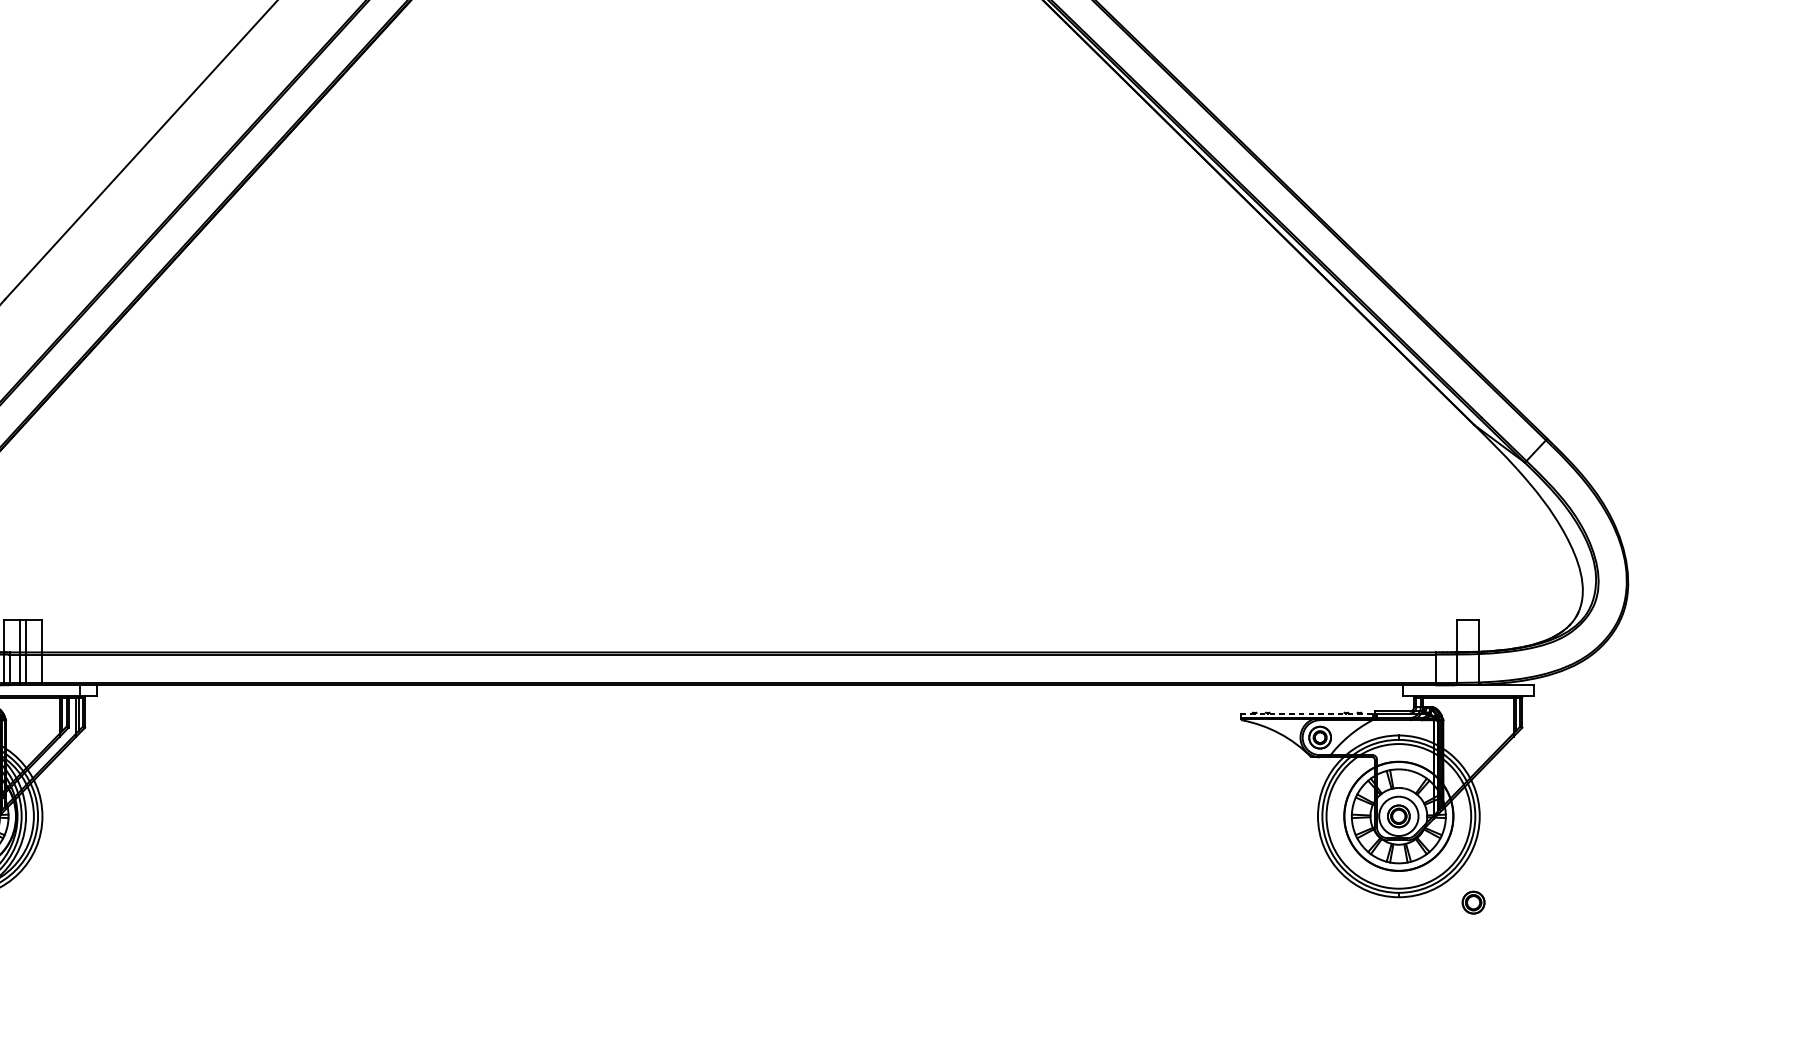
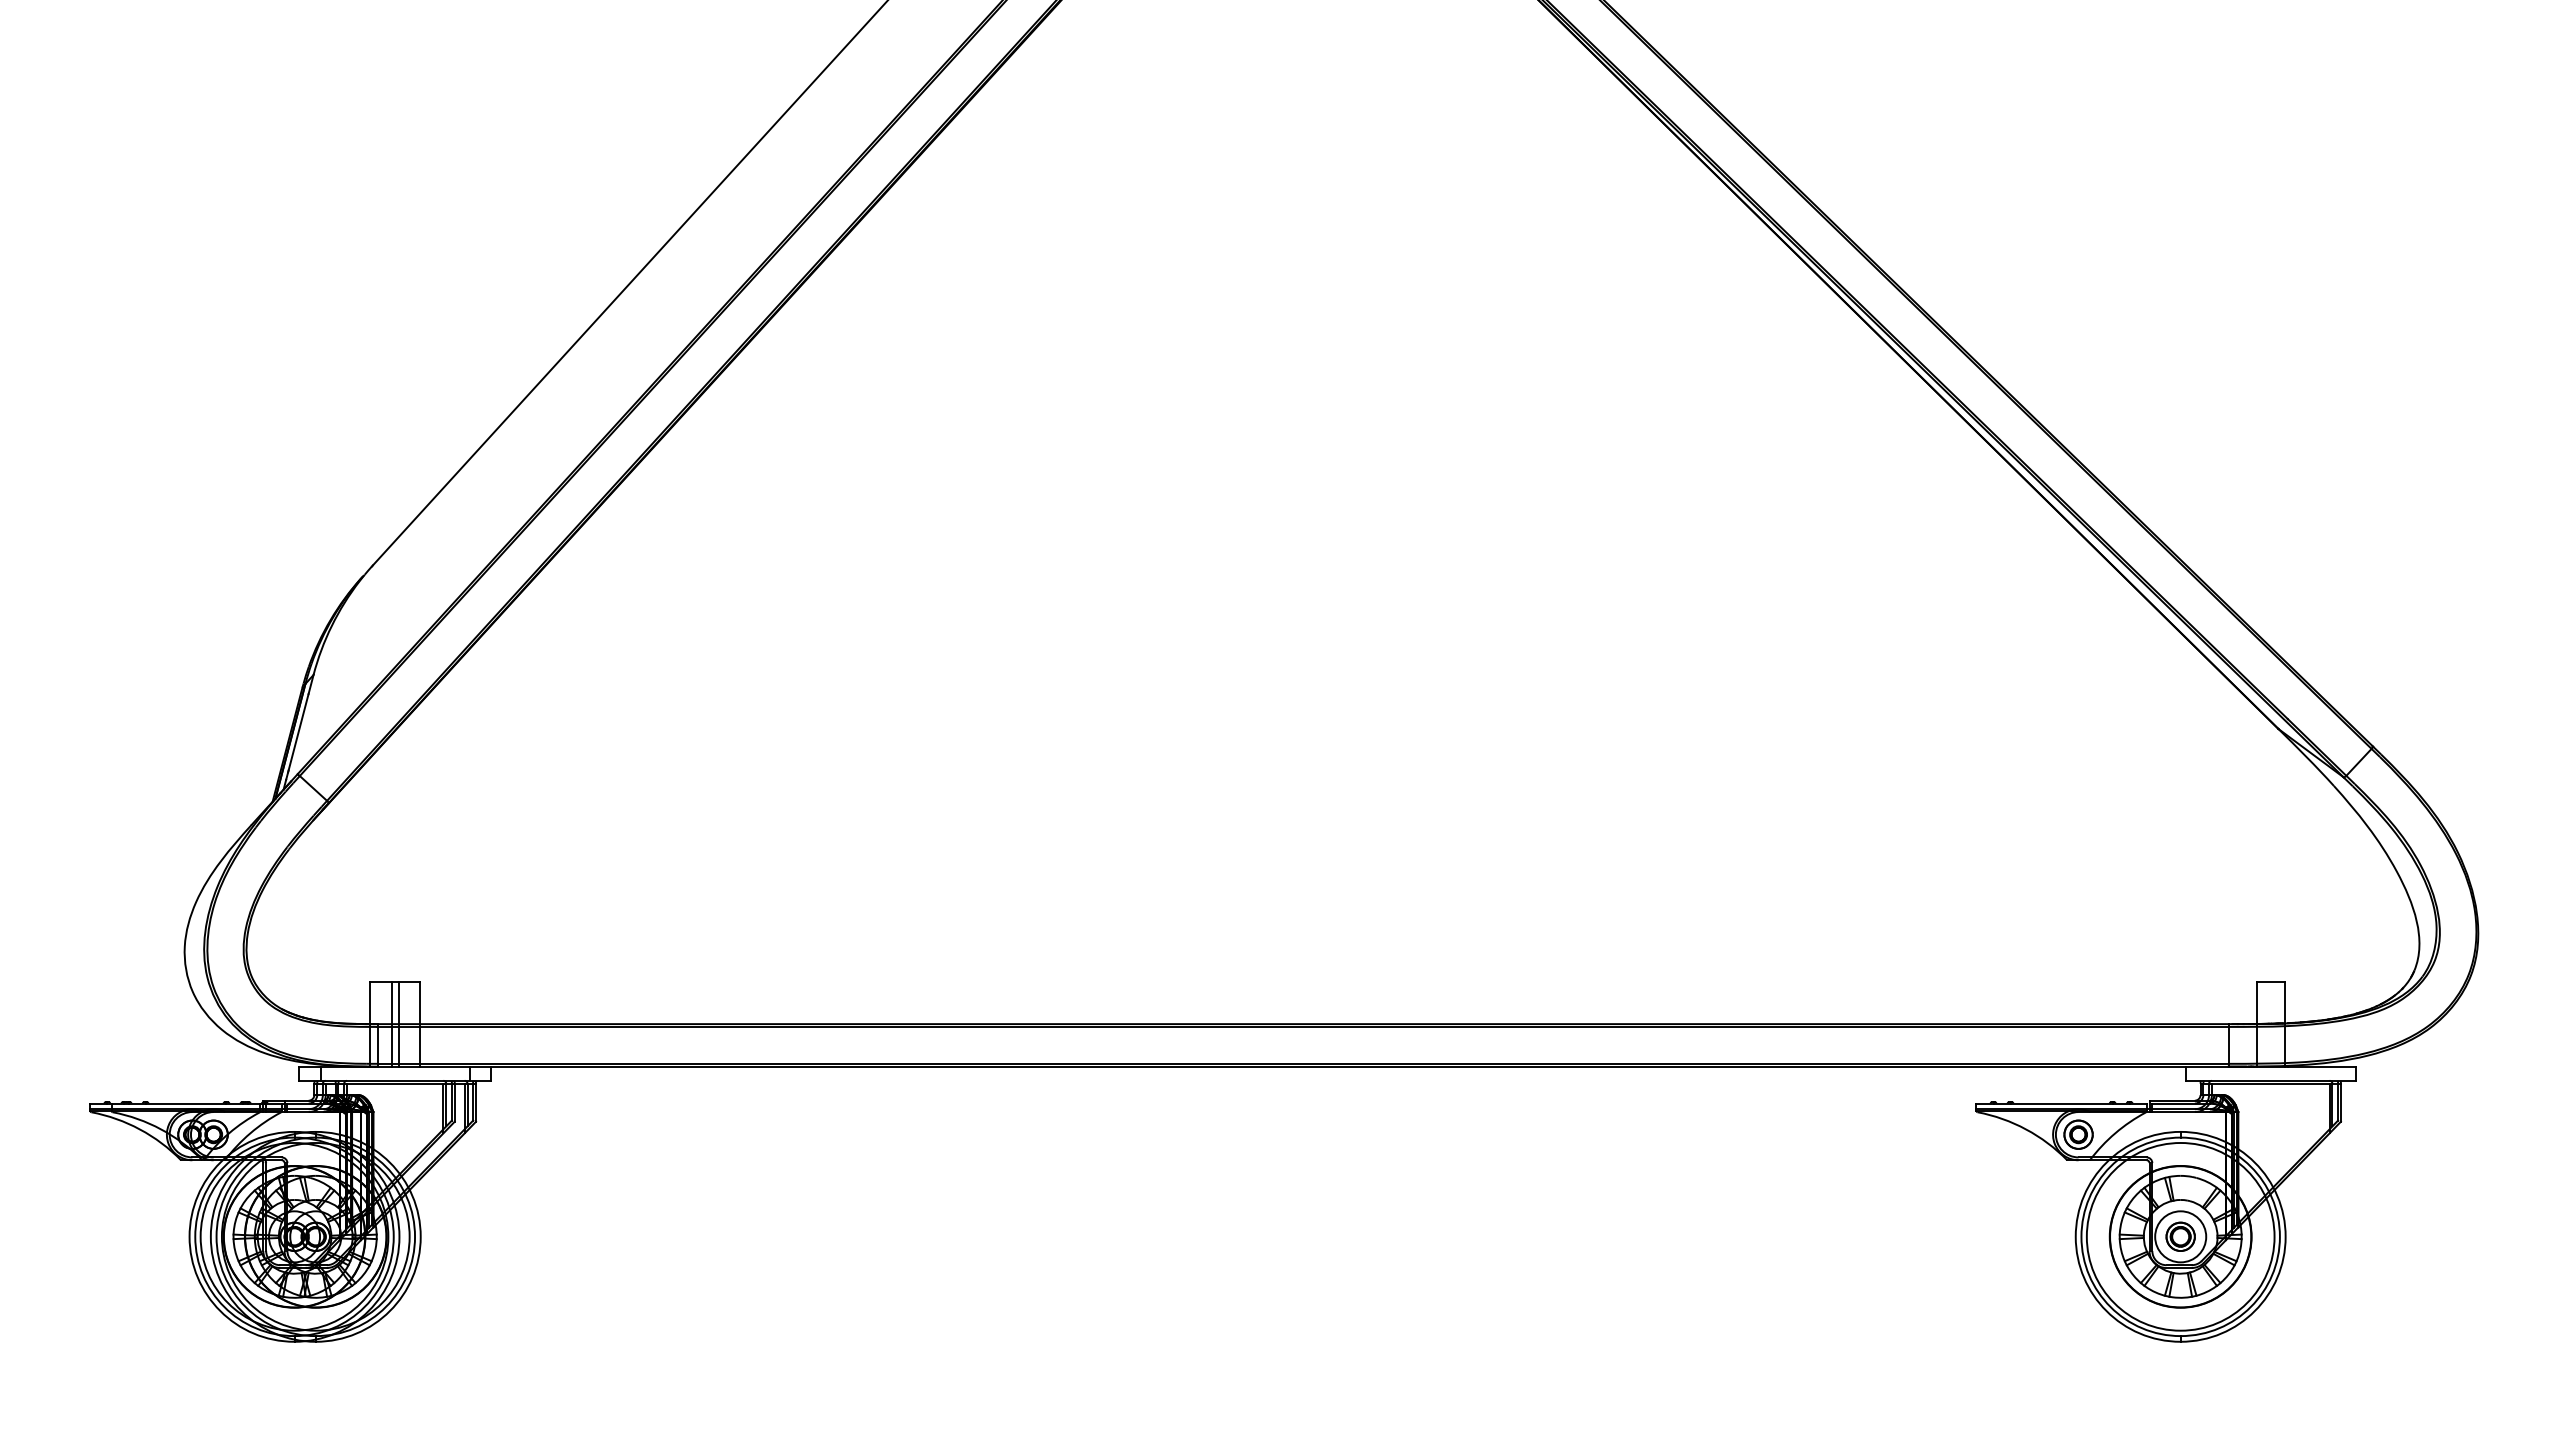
line: (1306, 713) -> (2061, 1103), dashed -> solid
part: (1473, 902) -> (2277, 1348), removed

